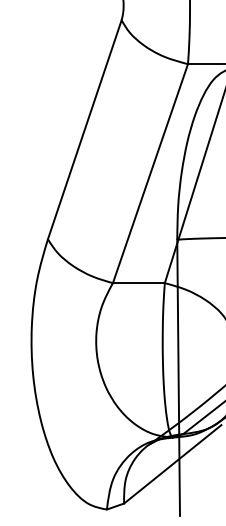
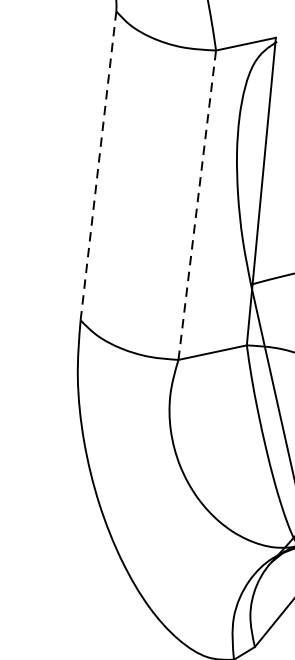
line: (84, 129) -> (98, 165), solid -> dashed
line: (150, 173) -> (197, 205), solid -> dashed

